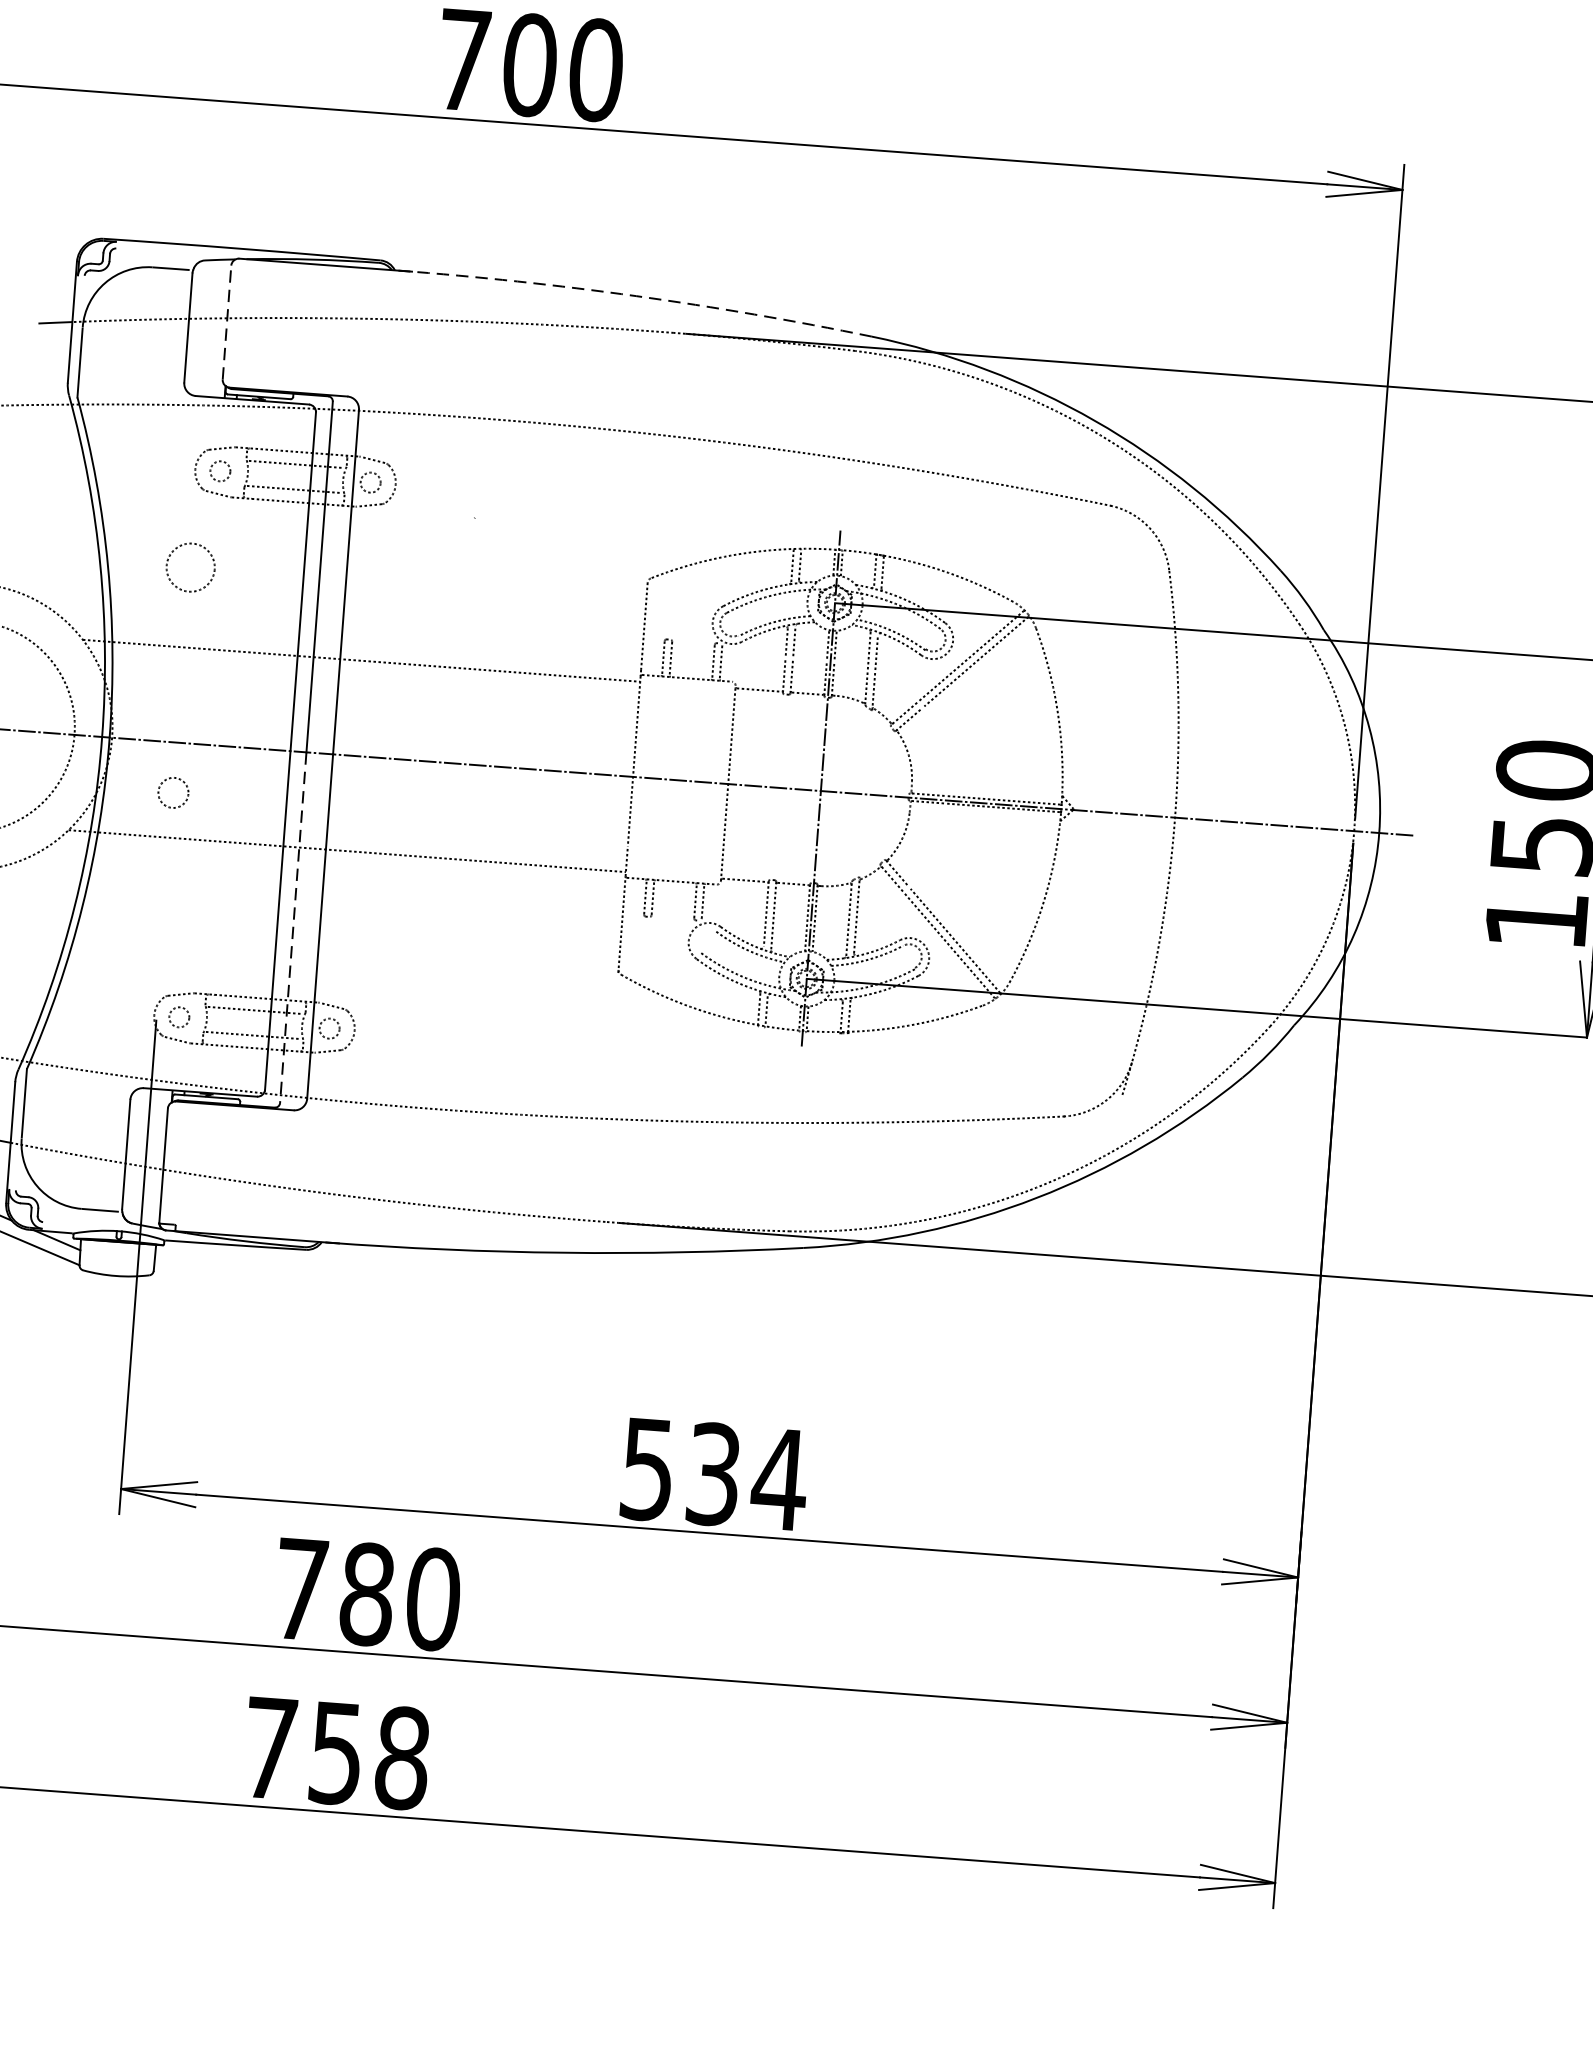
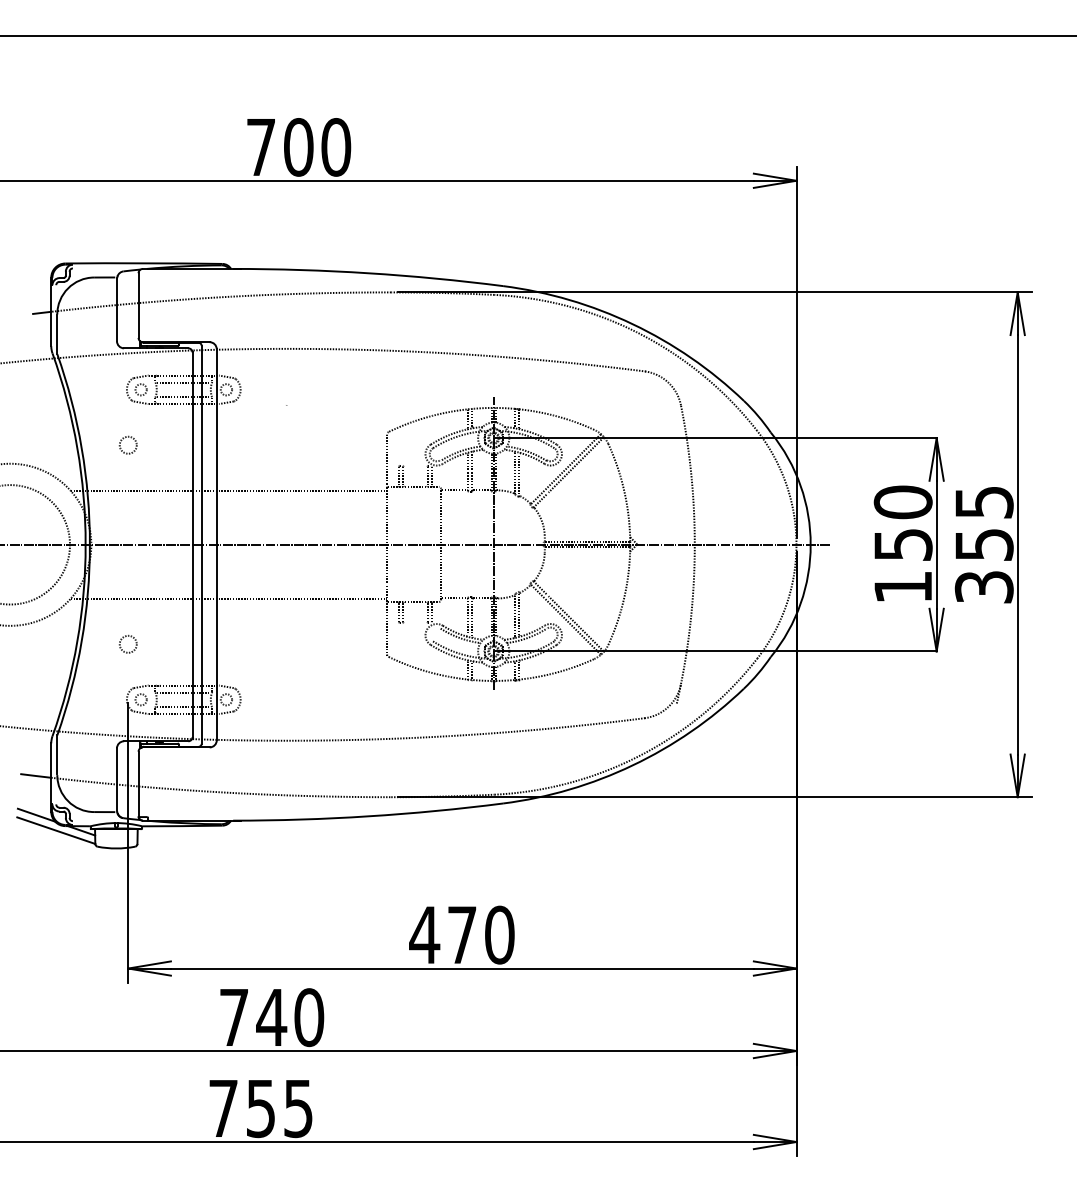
arc: (636, 296) -> (368, 273), dashed -> solid
line: (226, 322) -> (138, 305), dashed -> solid
circle: (189, 565) -> (127, 444), size x0.62
circle: (172, 791) -> (127, 643), moved
line: (292, 927) -> (201, 644), dashed -> solid
text: (714, 1473) -> (462, 934), 534 -> 470
text: (366, 1594) -> (271, 1017), 780 -> 740
text: (402, 1758) -> (298, 1108), 758 -> 755

